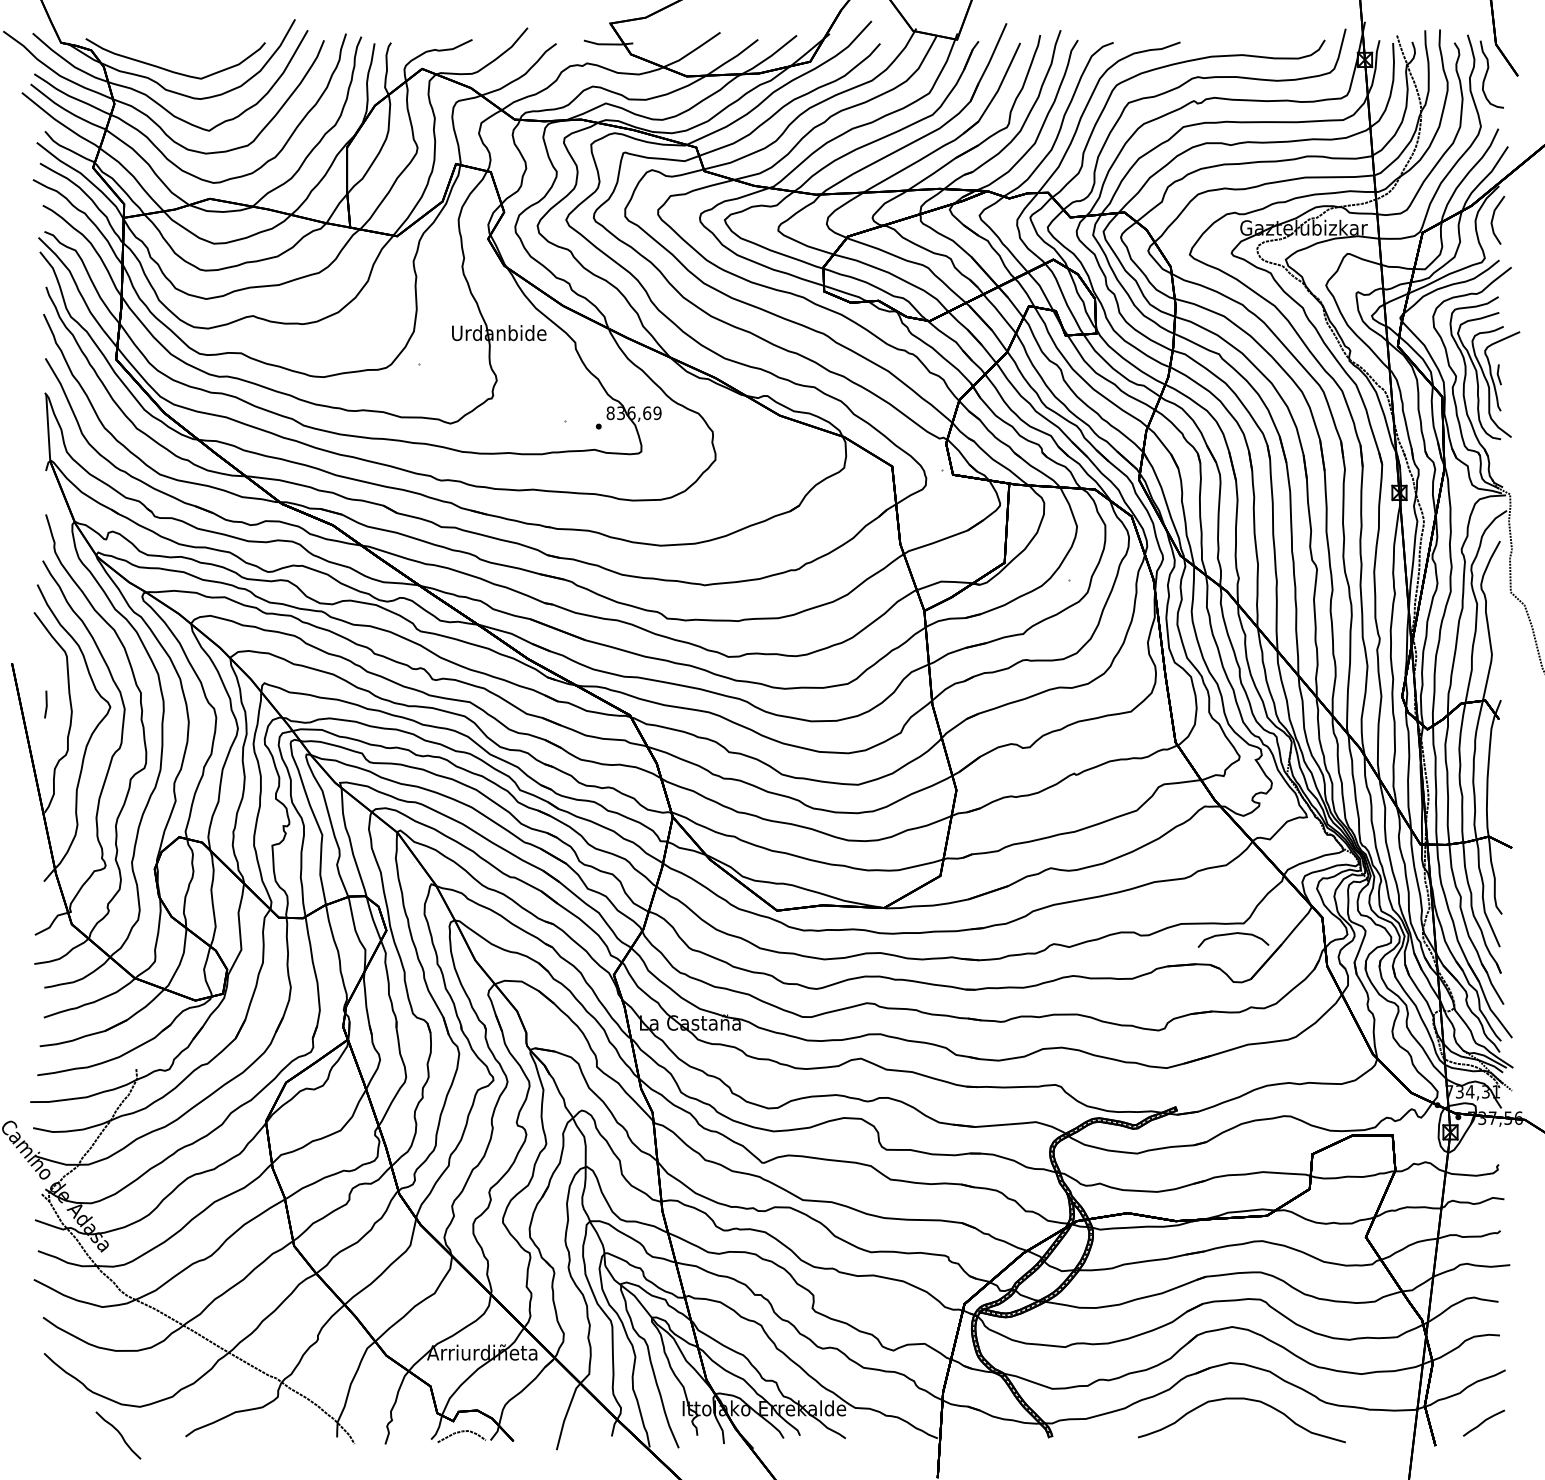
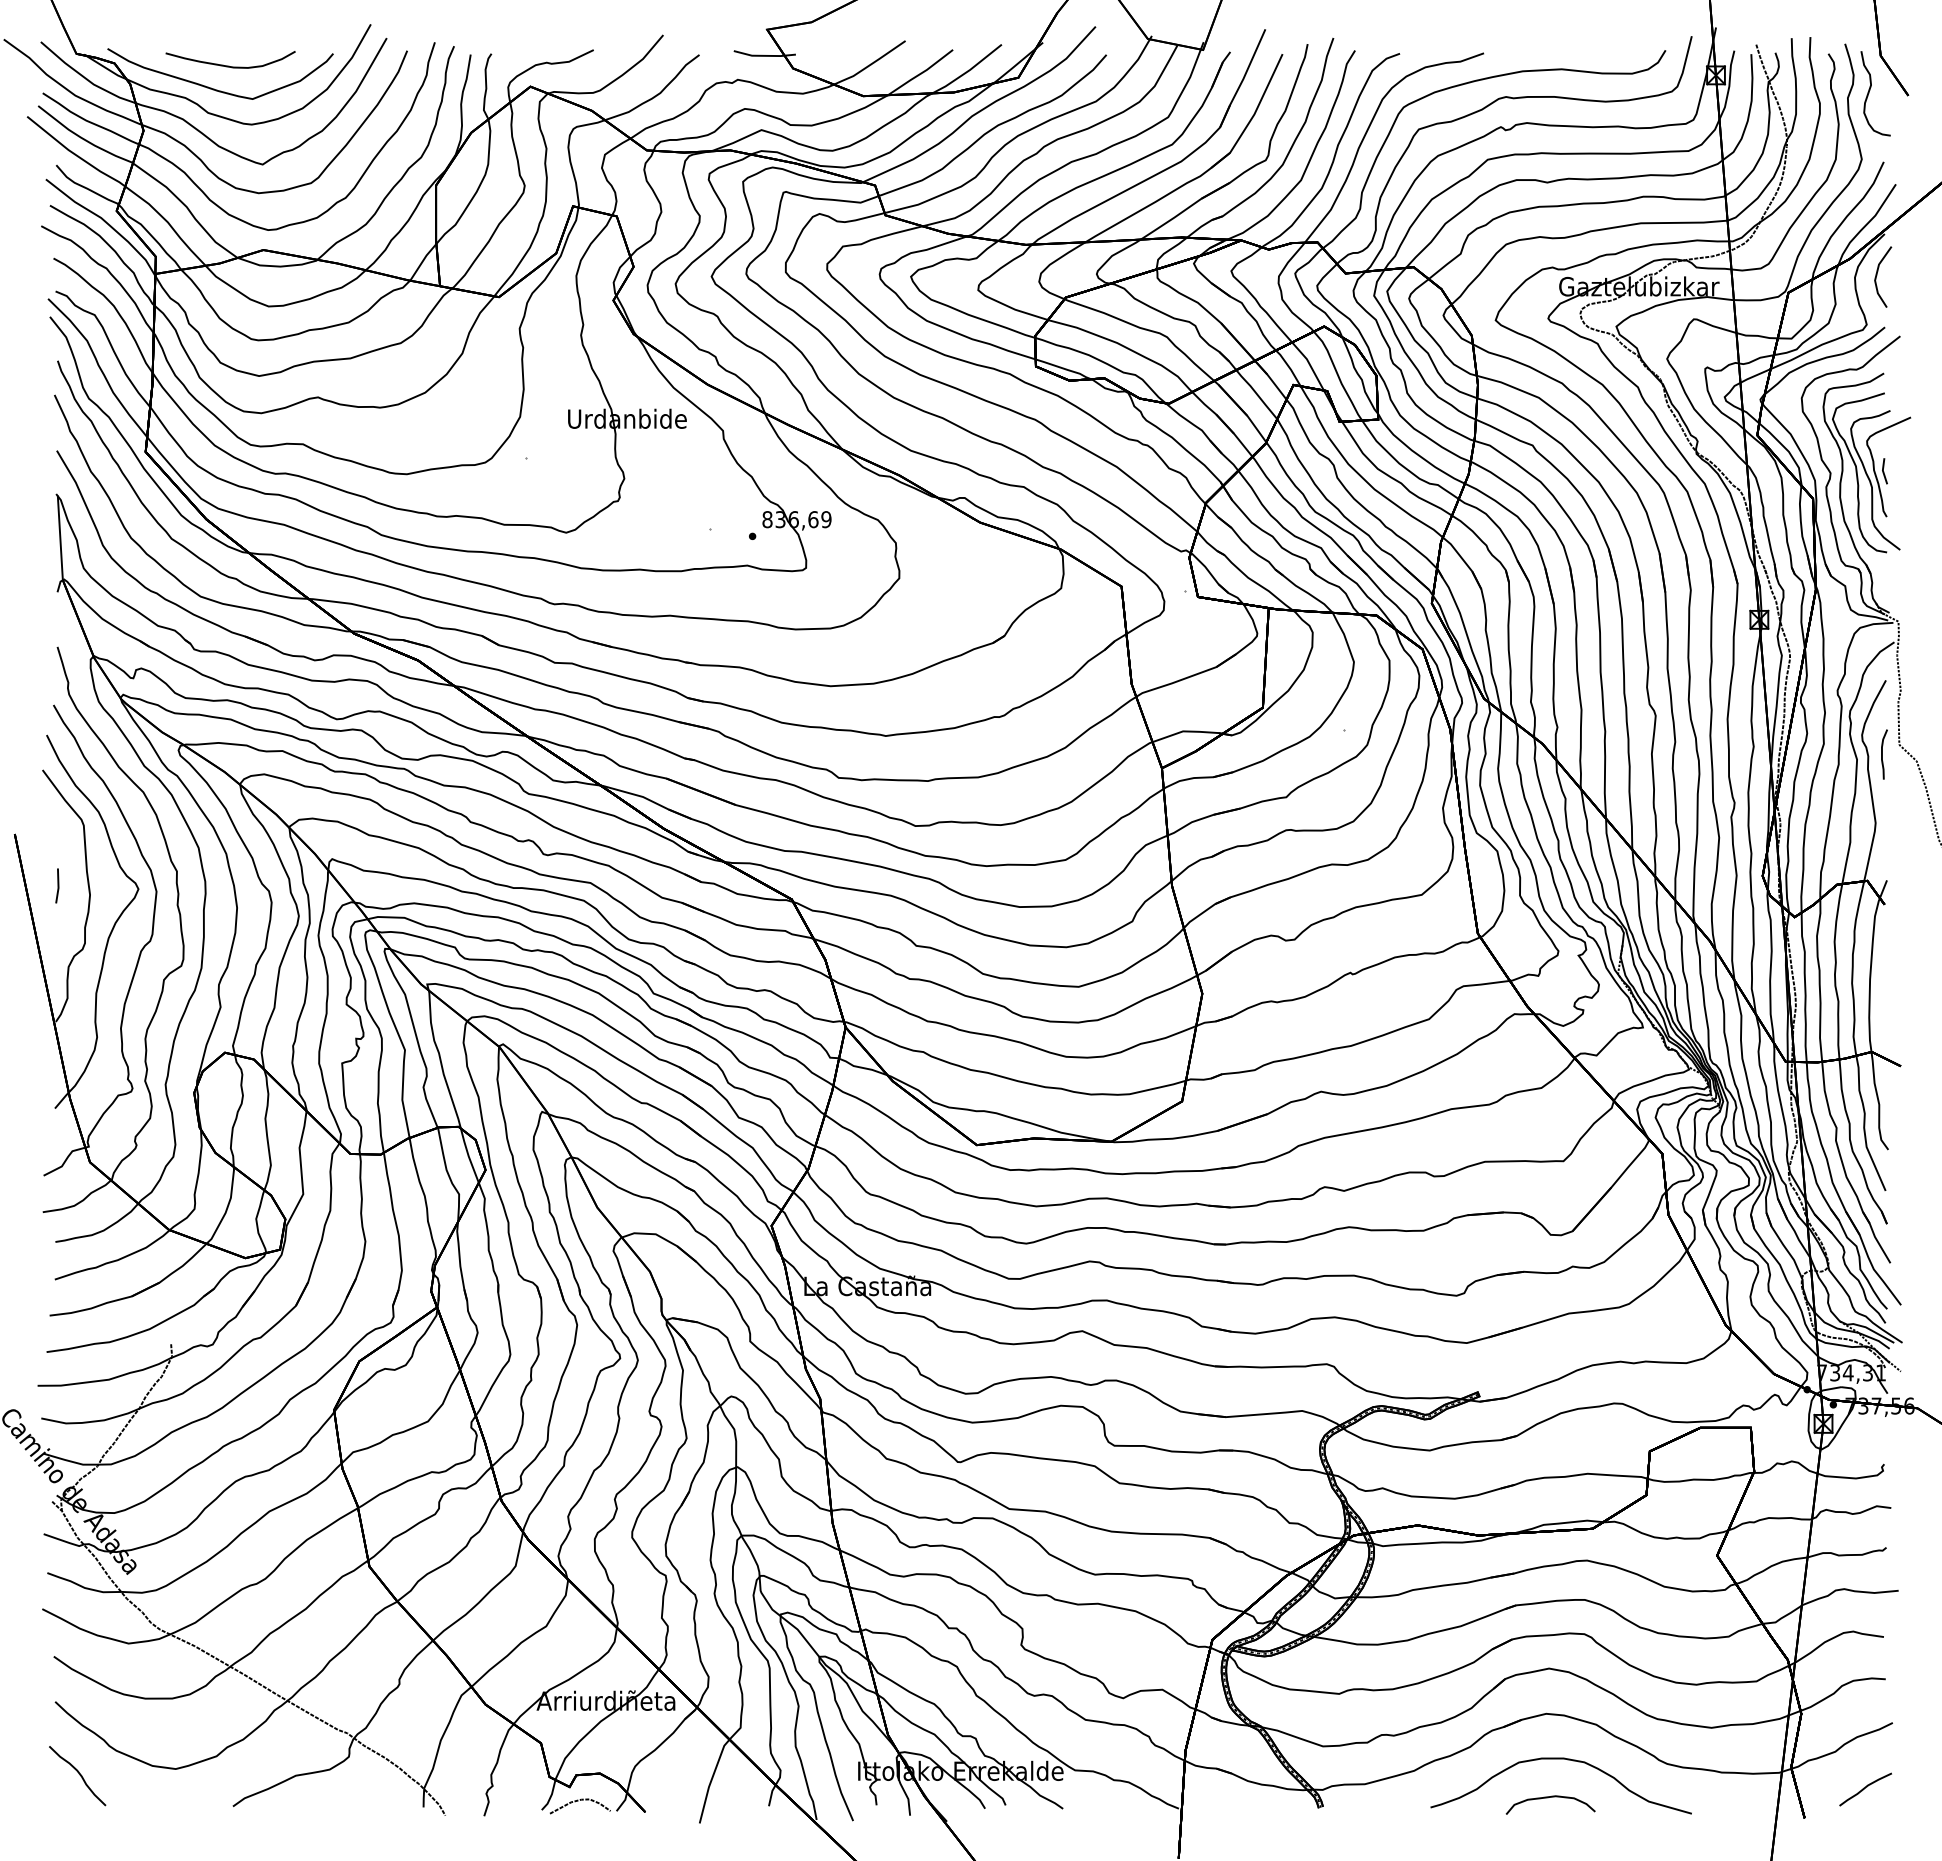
curve: (182, 52) -> (229, 65), added
curve: (1497, 600) -> (1882, 754), added
curve: (1231, 934) -> (1548, 1798), moved
curve: (119, 1435) -> (79, 1775), moved

